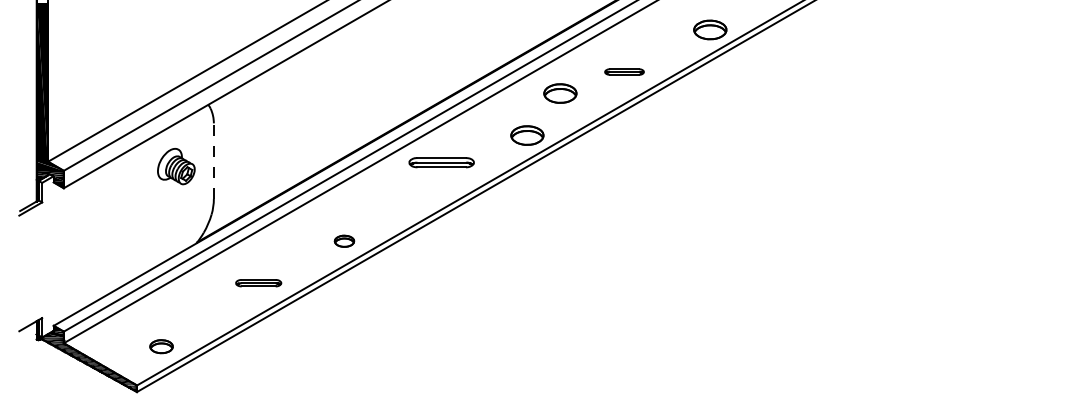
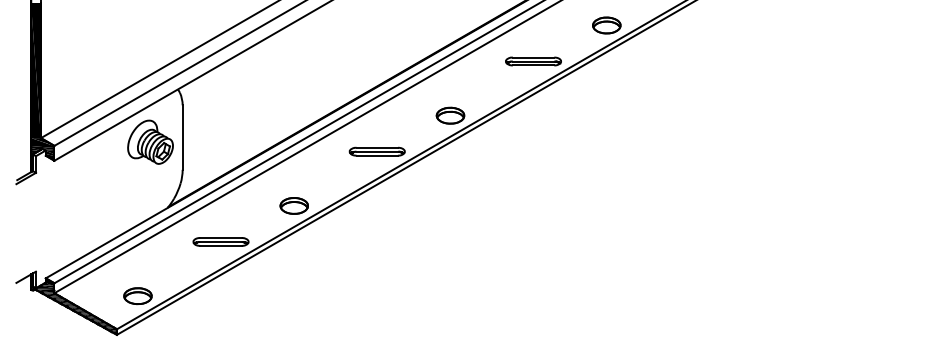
part: (624, 71) -> (533, 61), size x1.67
part: (560, 93) -> (478, 79), removed
line: (213, 161) -> (182, 137), dashed -> solid
part: (441, 162) -> (377, 151), moved
part: (176, 166) -> (150, 142), size x1.43
part: (344, 241) -> (294, 206), size x1.67
part: (258, 282) -> (220, 241), size x1.43
part: (161, 346) -> (137, 295), size x1.43

